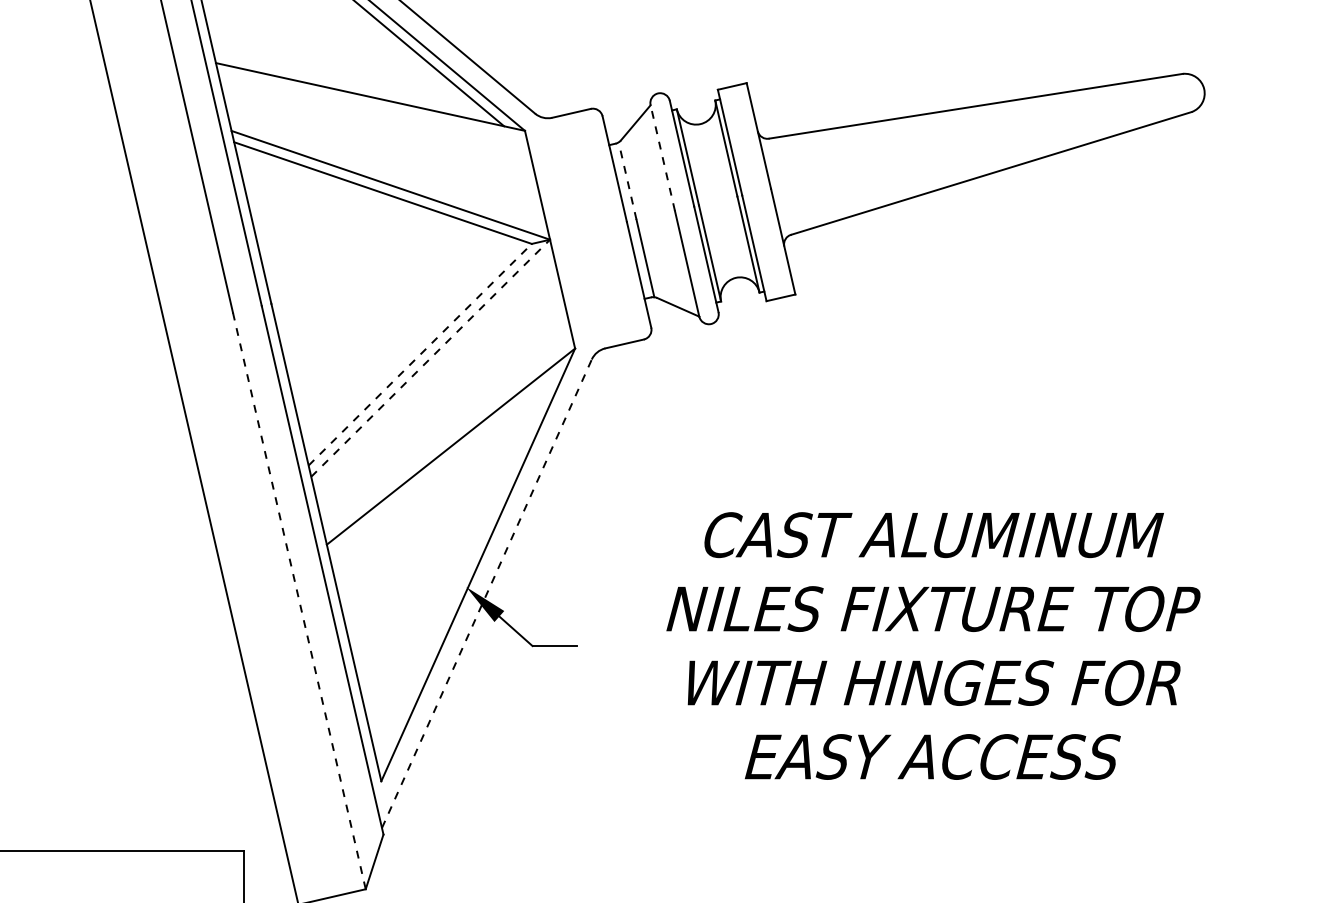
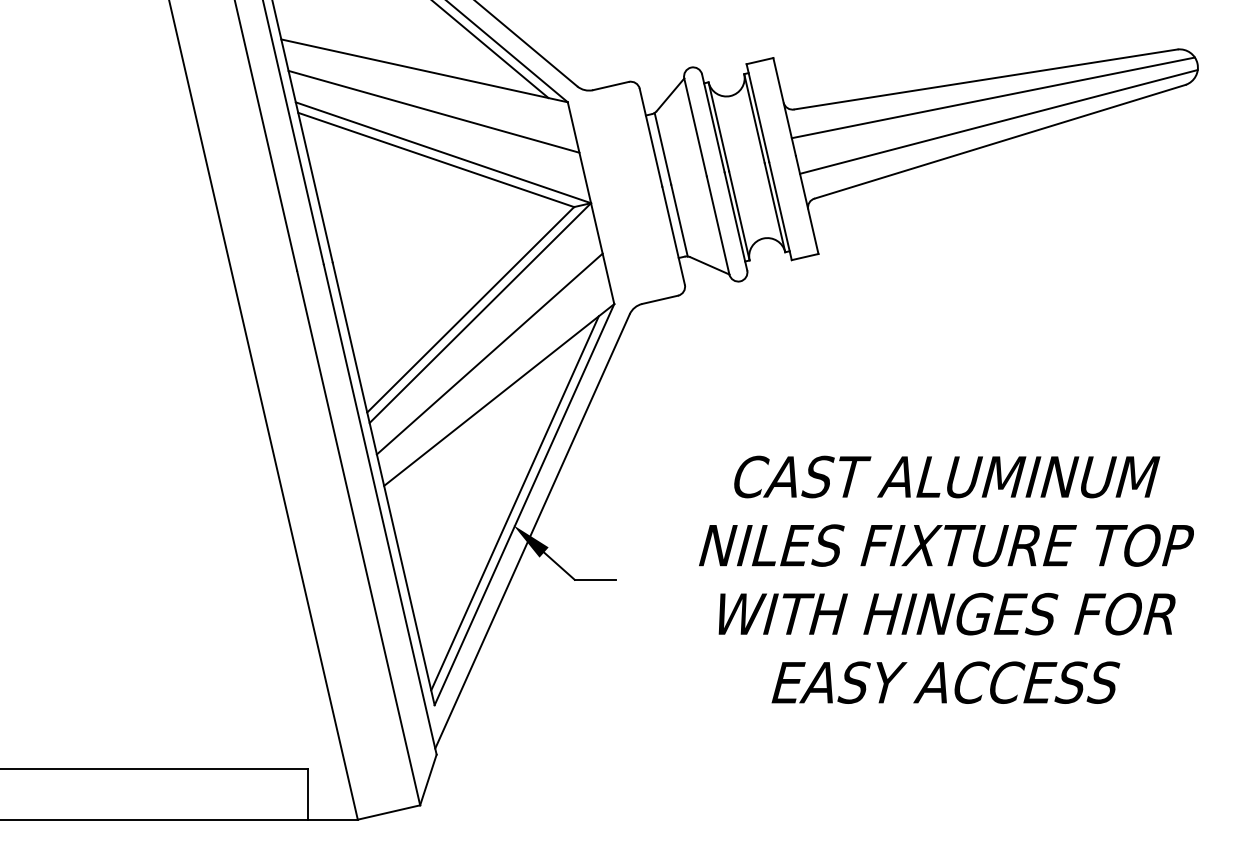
line: (983, 125) -> (992, 97), added
line: (380, 140) -> (433, 111), added
line: (989, 151) -> (998, 121), added
line: (662, 158) -> (695, 127), dashed -> solid
line: (627, 180) -> (662, 148), dashed -> solid
line: (420, 354) -> (470, 309), dashed -> solid
line: (430, 358) -> (480, 313), dashed -> solid
line: (440, 401) -> (489, 353), added
line: (467, 563) -> (514, 503), added
line: (486, 593) -> (532, 531), dashed -> solid
line: (299, 601) -> (358, 538), dashed -> solid

